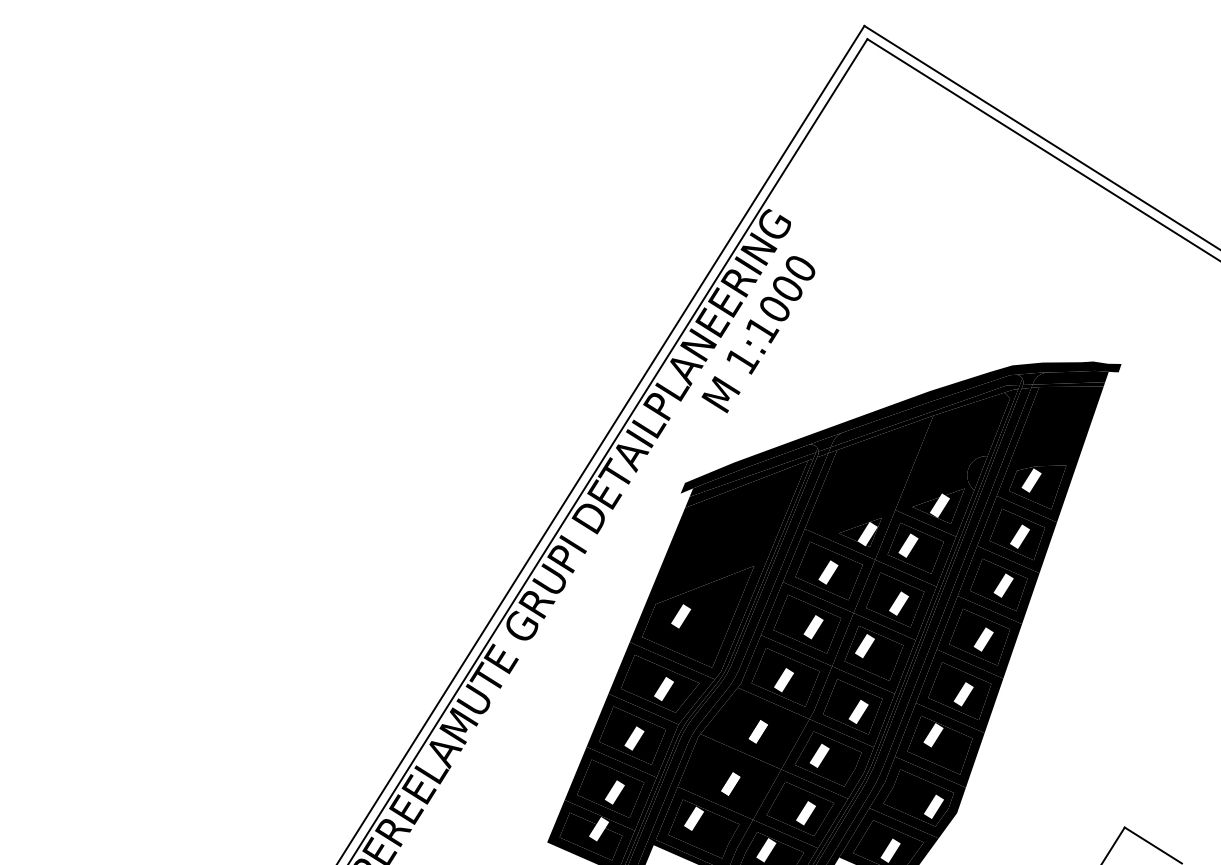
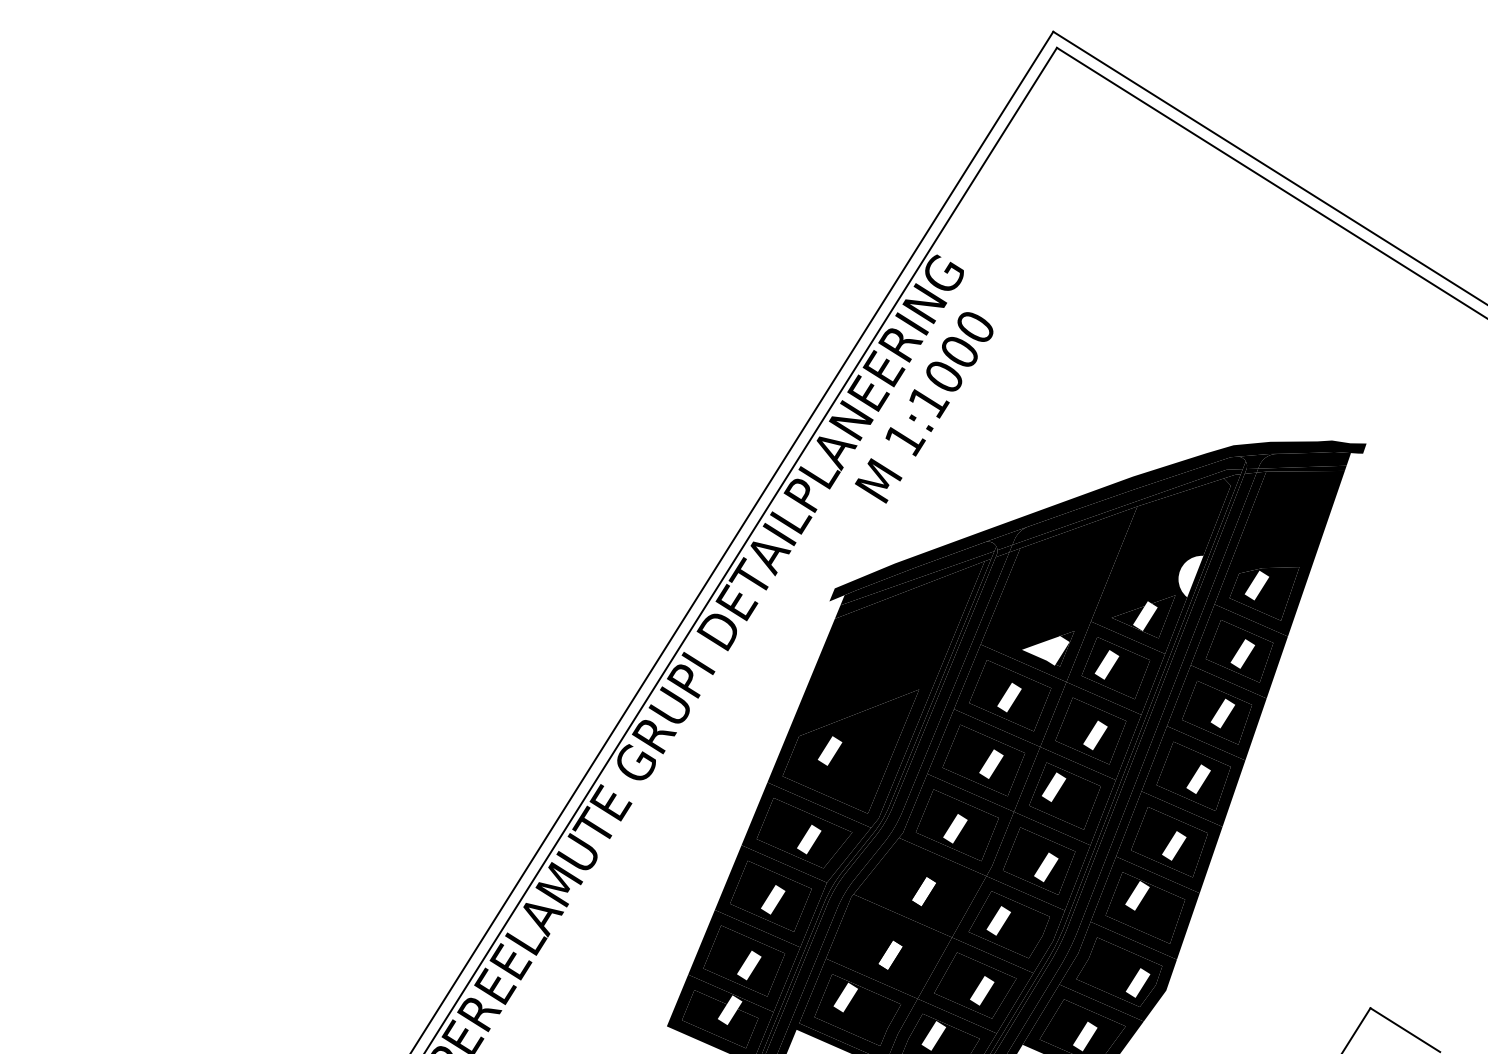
fill: (977, 473) -> (1190, 576), removed
fill: (853, 532) -> (1040, 648), removed

